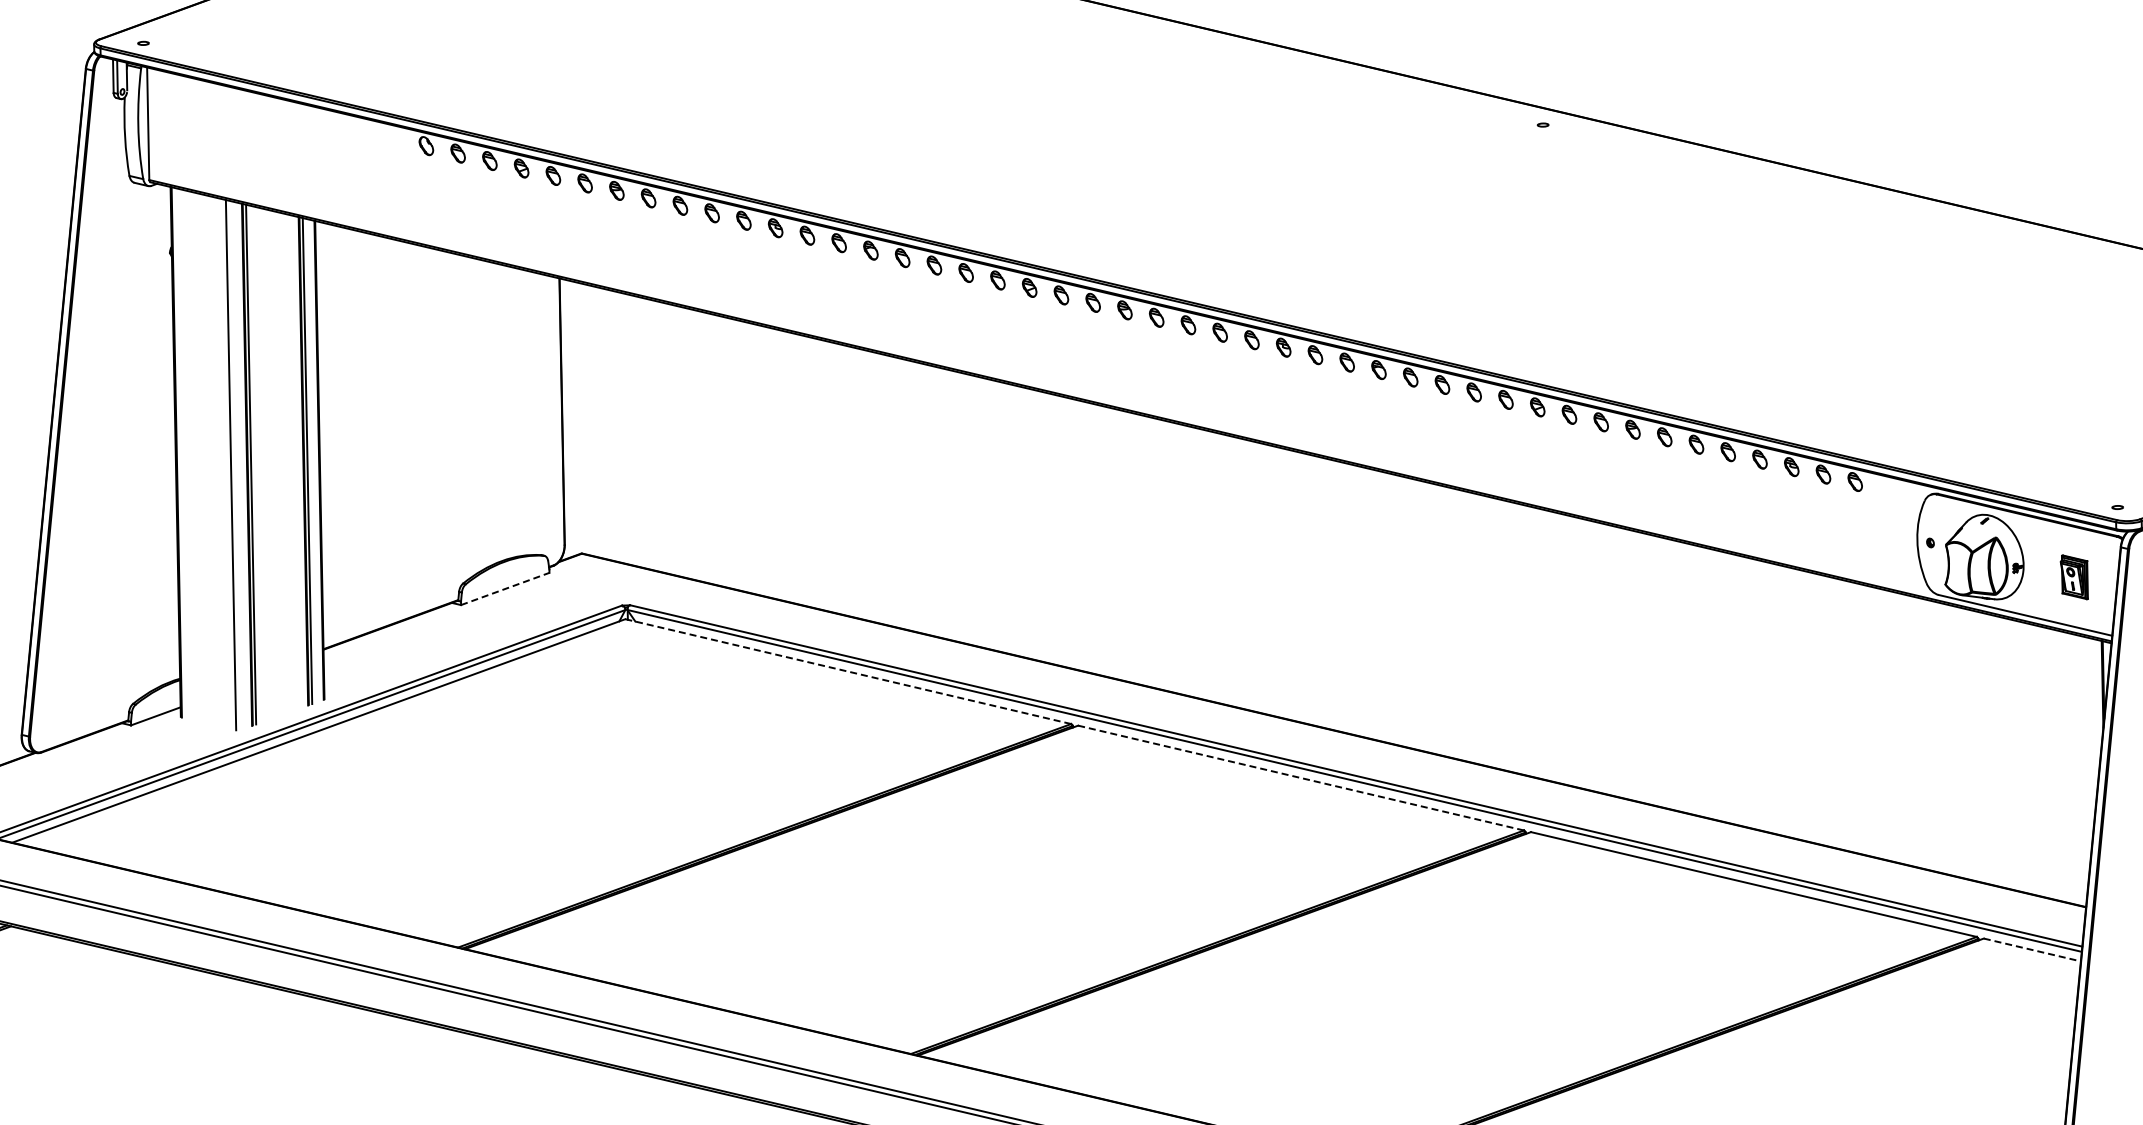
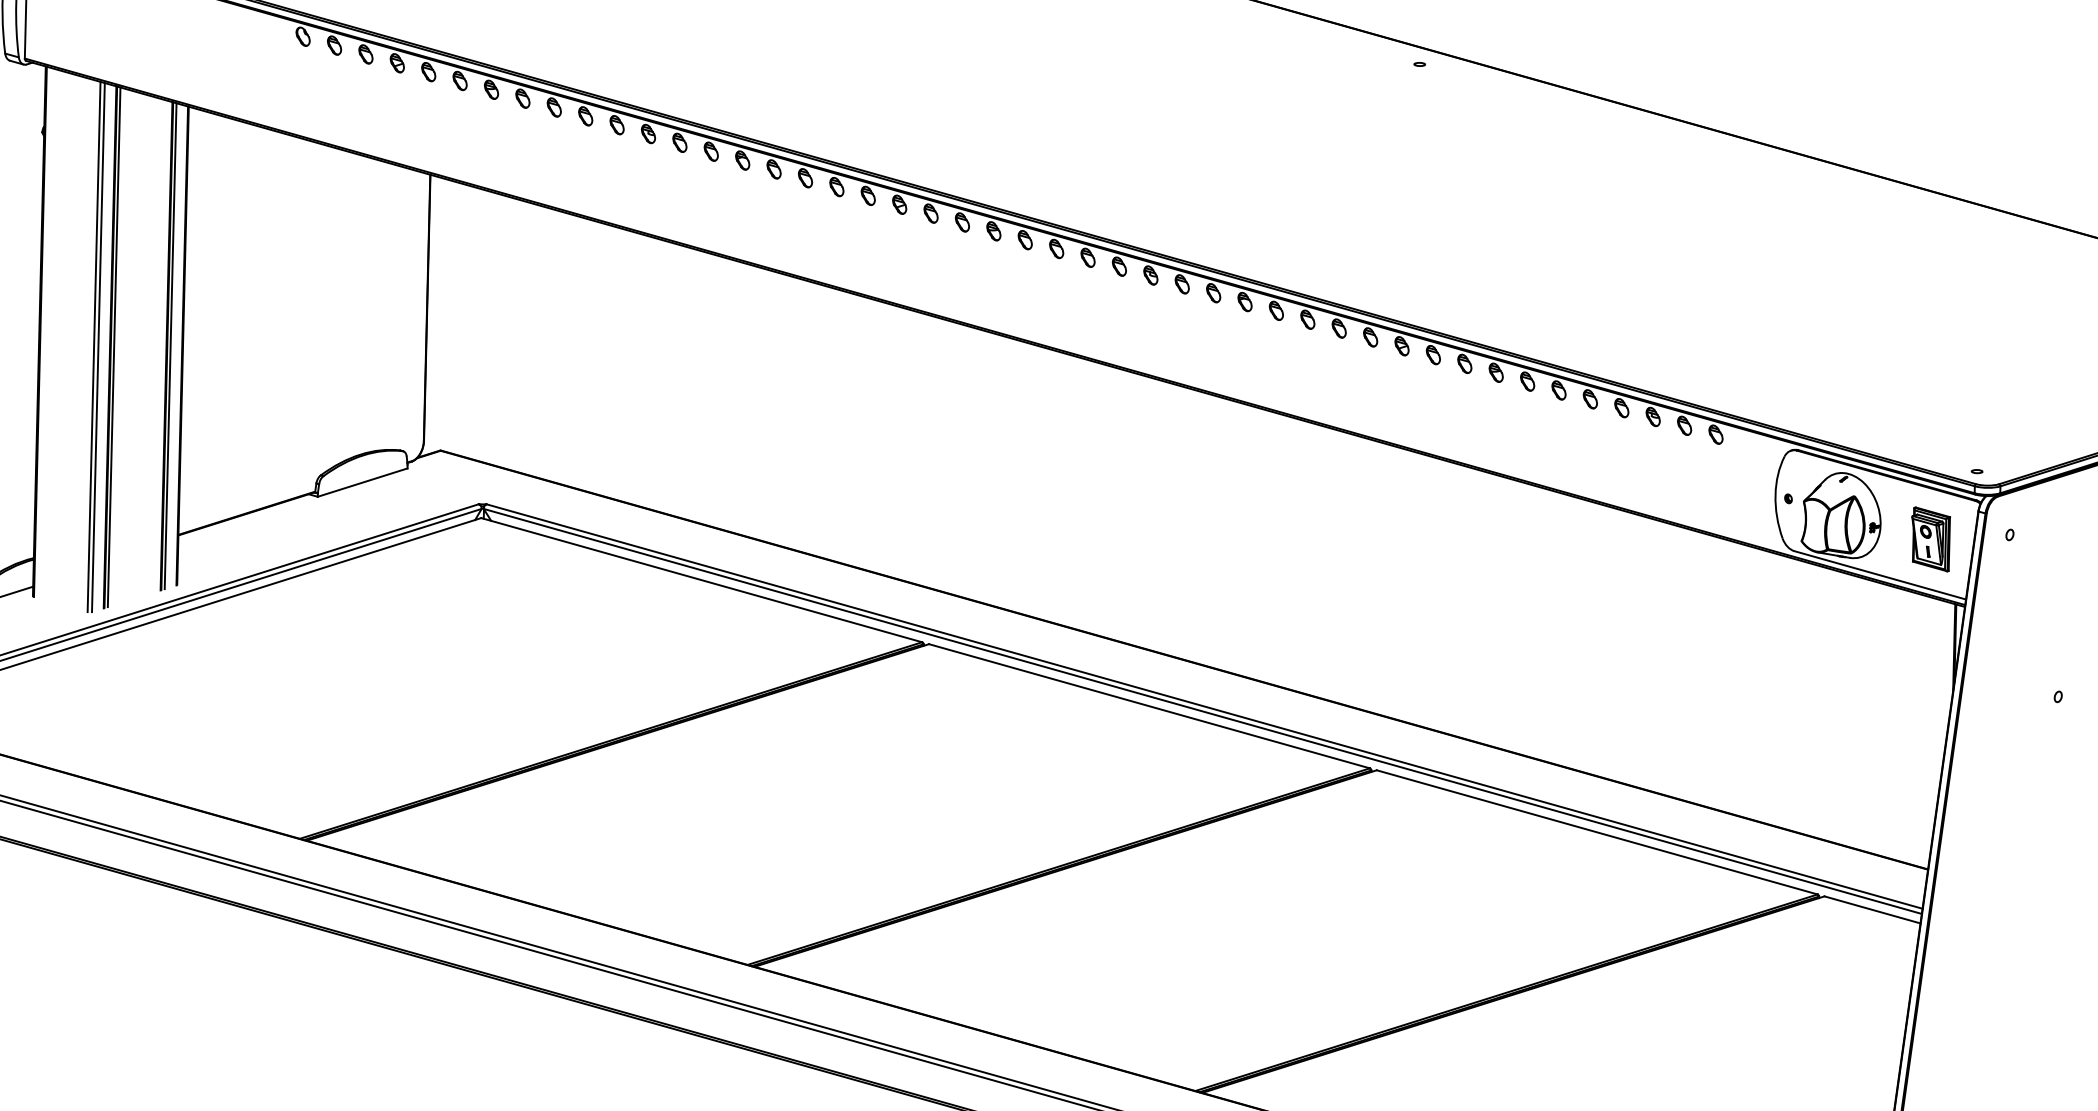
line: (235, 465) -> (98, 347), added
part: (2074, 577) -> (1930, 539), size x1.43
line: (505, 588) -> (362, 482), dashed -> solid
line: (848, 671) -> (701, 580), dashed -> solid
line: (1301, 778) -> (1149, 706), dashed -> solid
line: (2032, 949) -> (1872, 909), dashed -> solid

